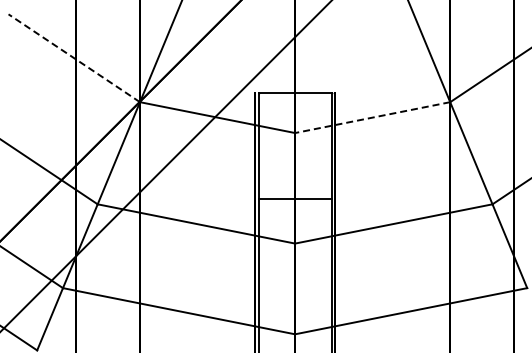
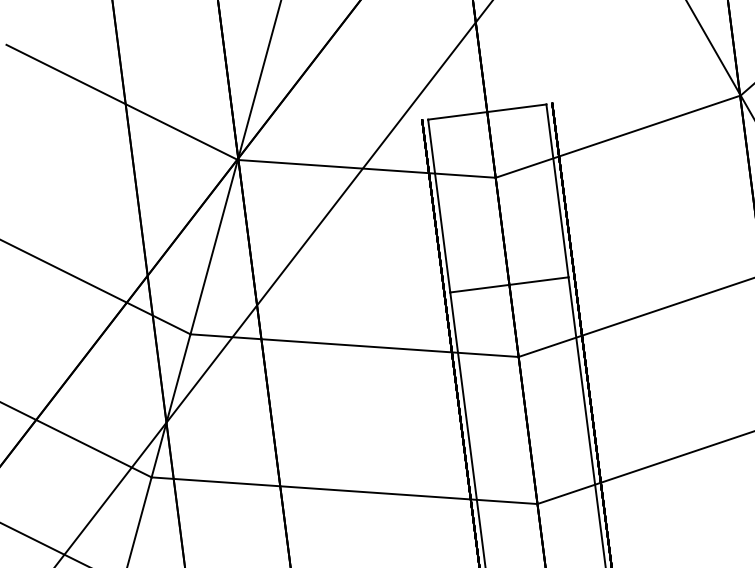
line: (73, 57) -> (120, 101), dashed -> solid
line: (372, 117) -> (617, 136), dashed -> solid

